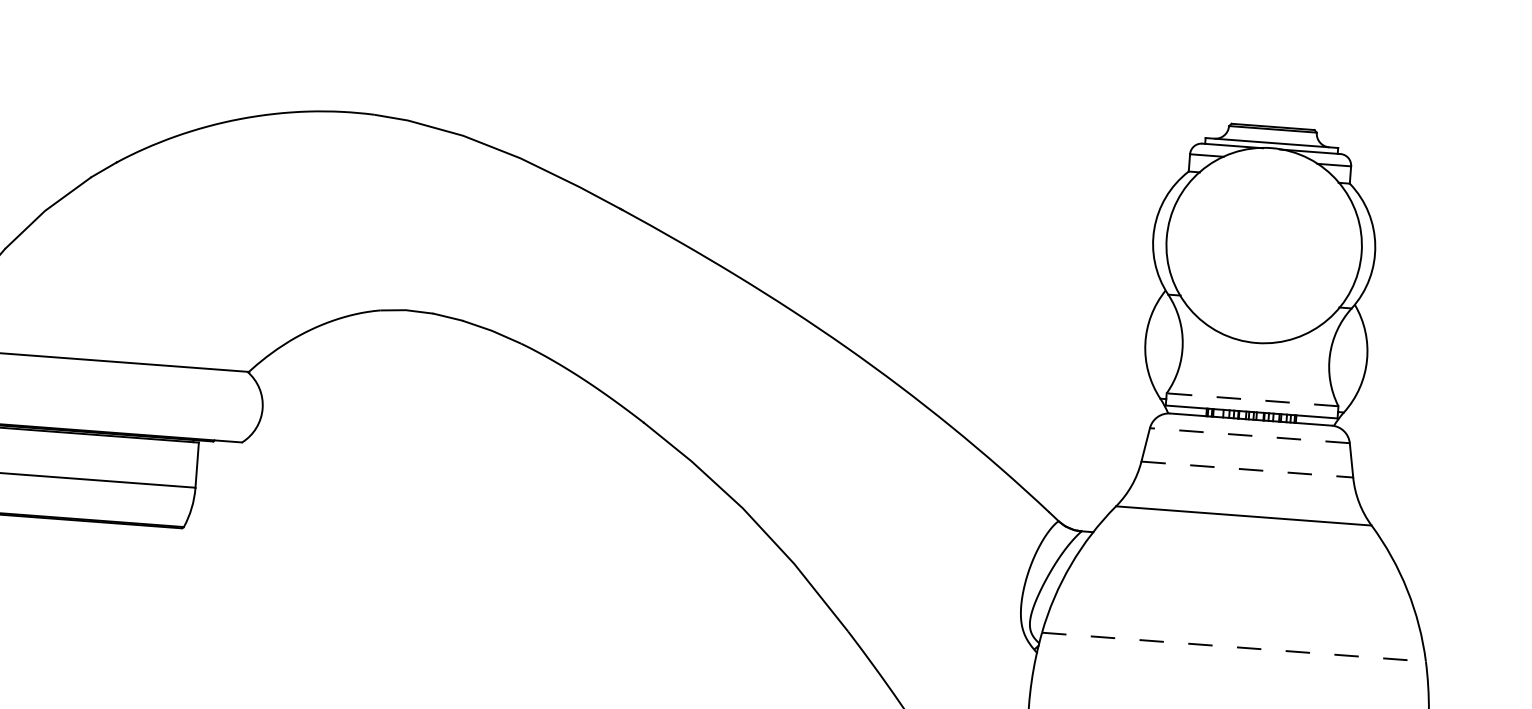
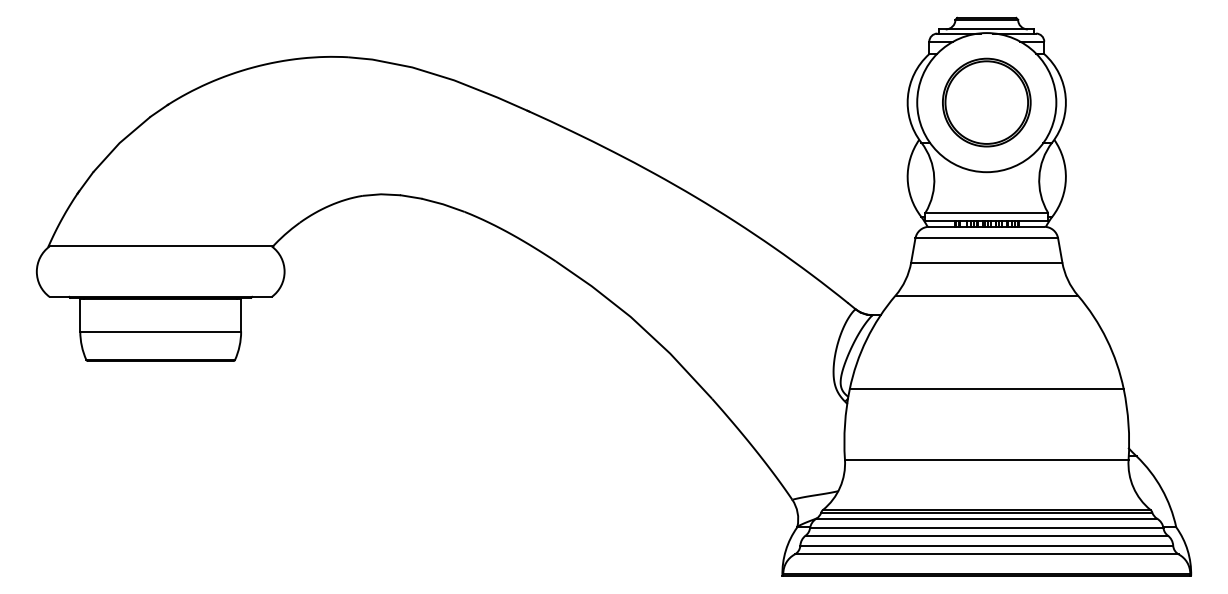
part: (1263, 245) -> (986, 102), added
line: (1252, 399) -> (986, 212), dashed -> solid
line: (1249, 435) -> (986, 238), dashed -> solid
line: (1246, 469) -> (986, 262), dashed -> solid
line: (1233, 647) -> (986, 389), dashed -> solid

